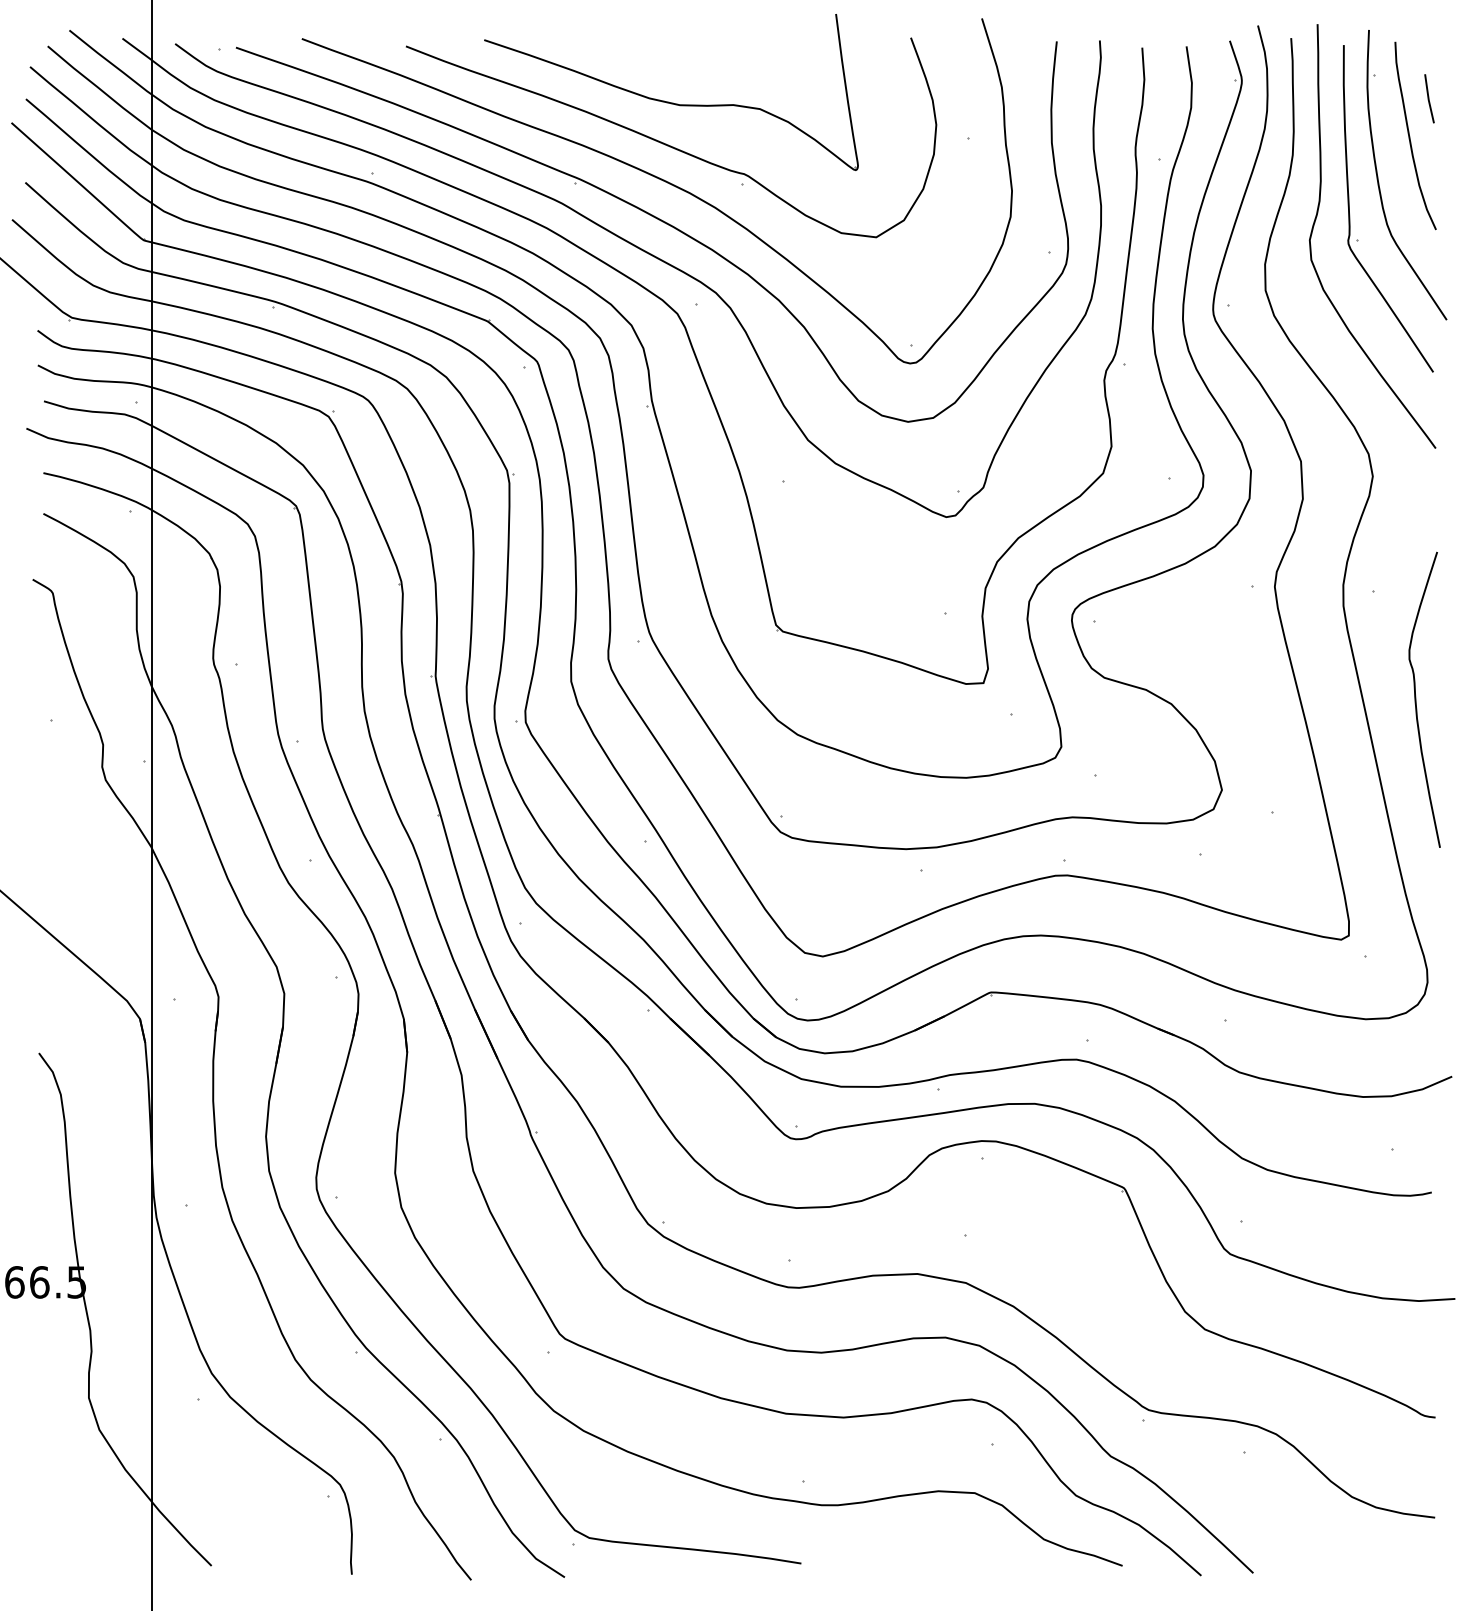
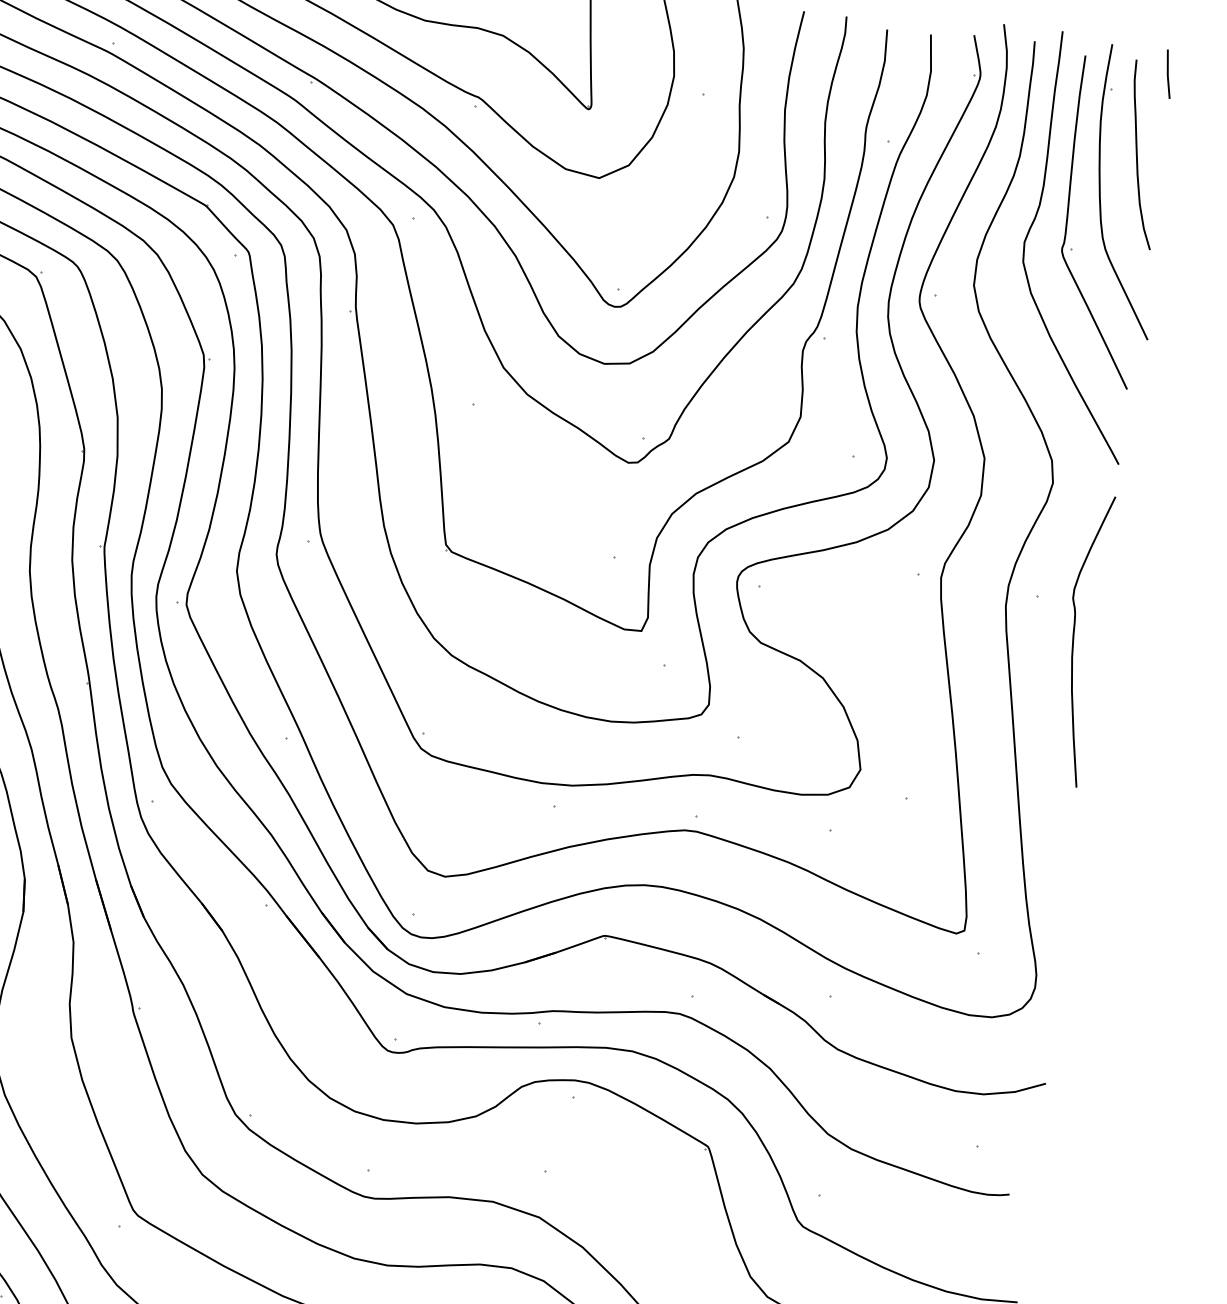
line: (1429, 98) -> (1168, 73), moved
curve: (1416, 699) -> (1074, 638), moved

